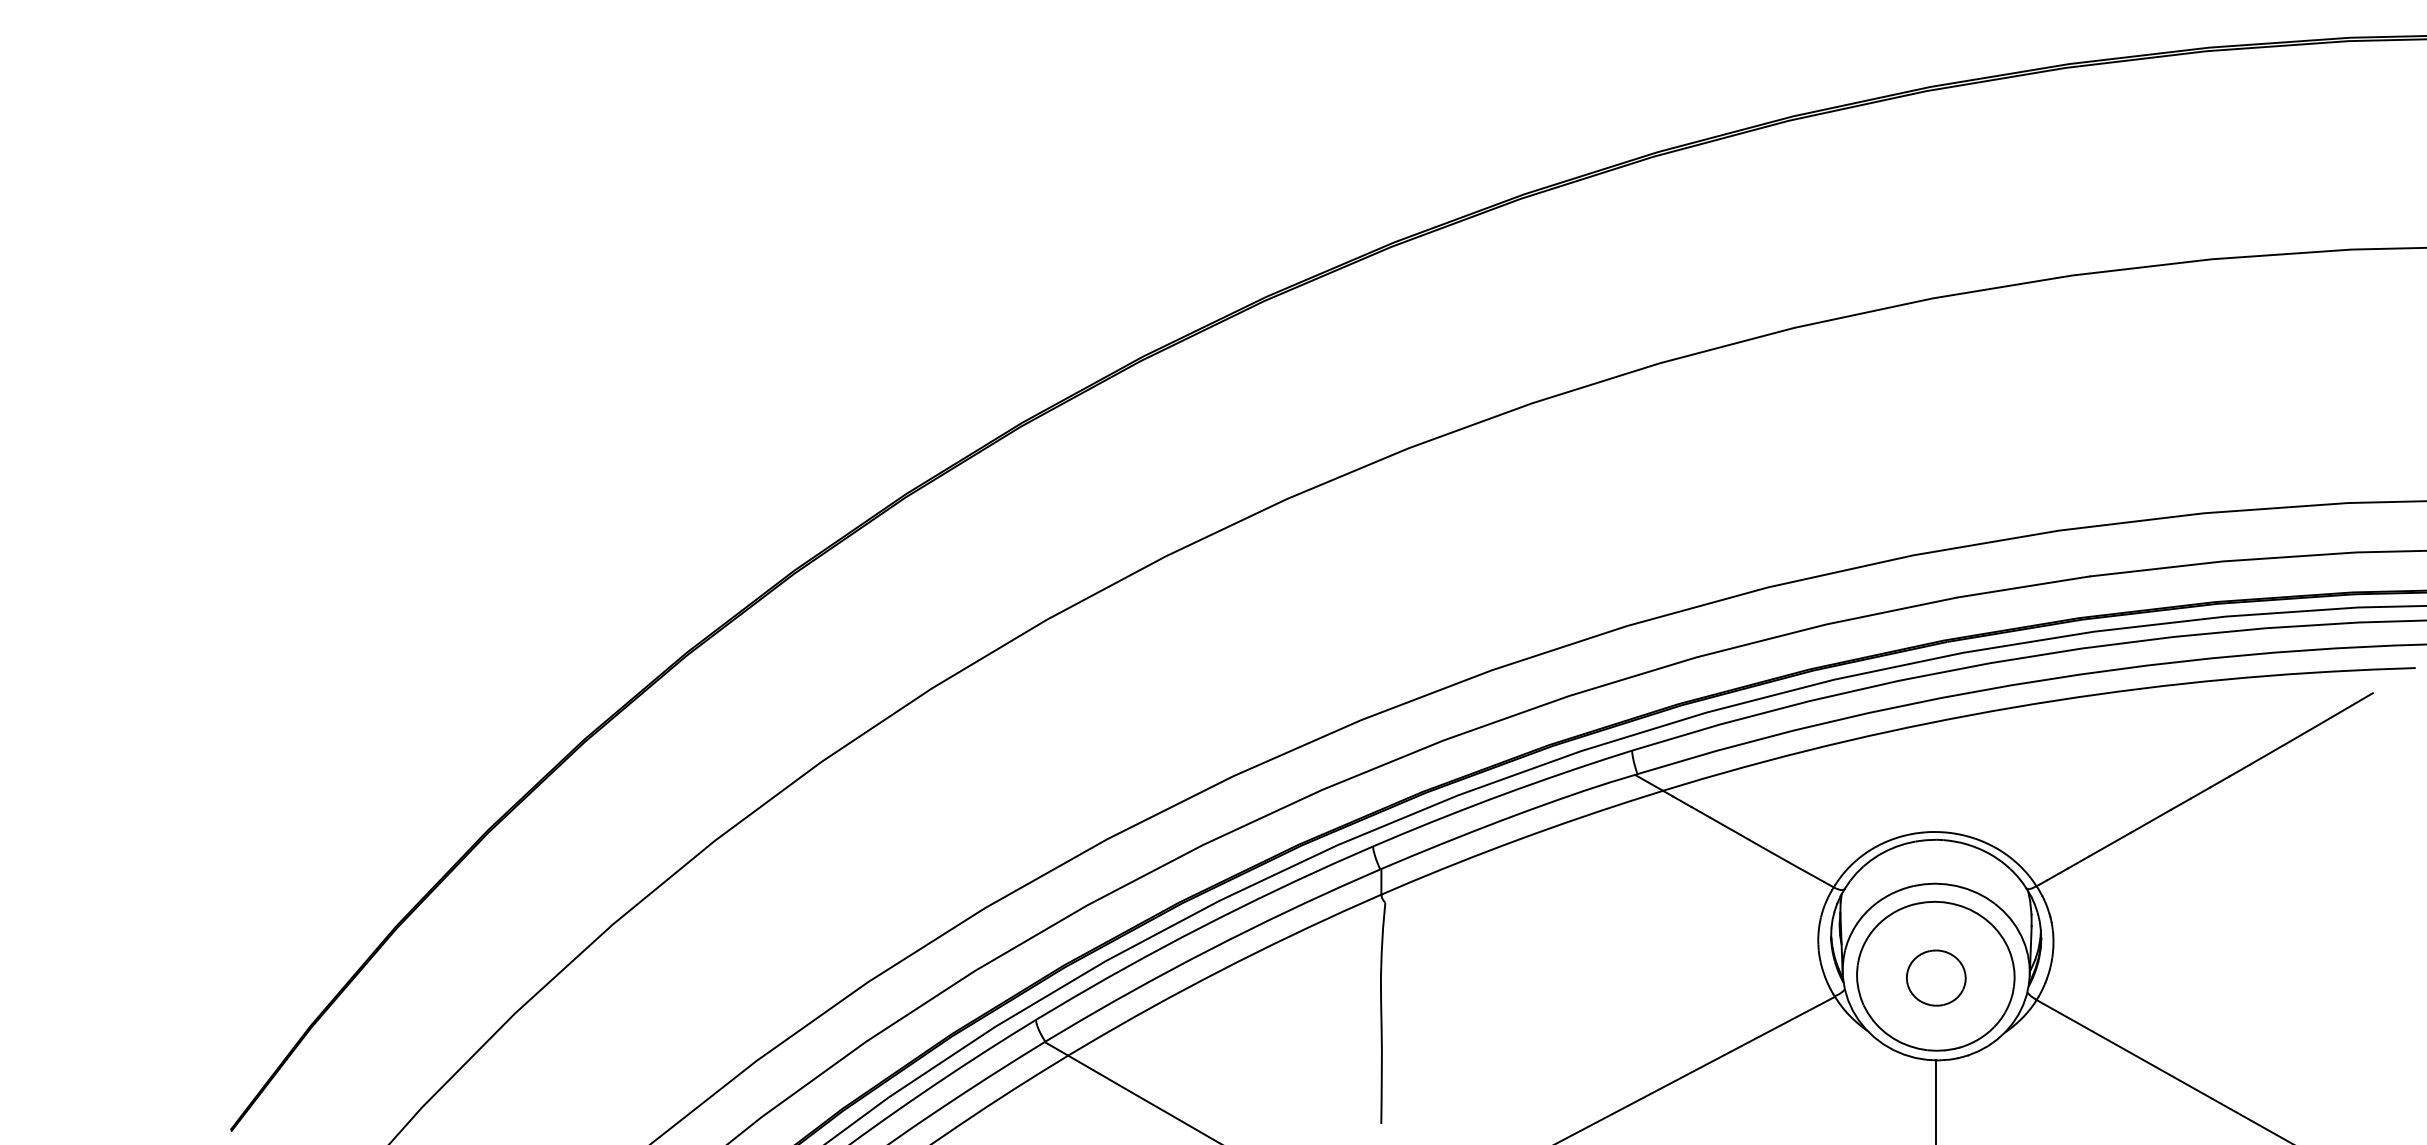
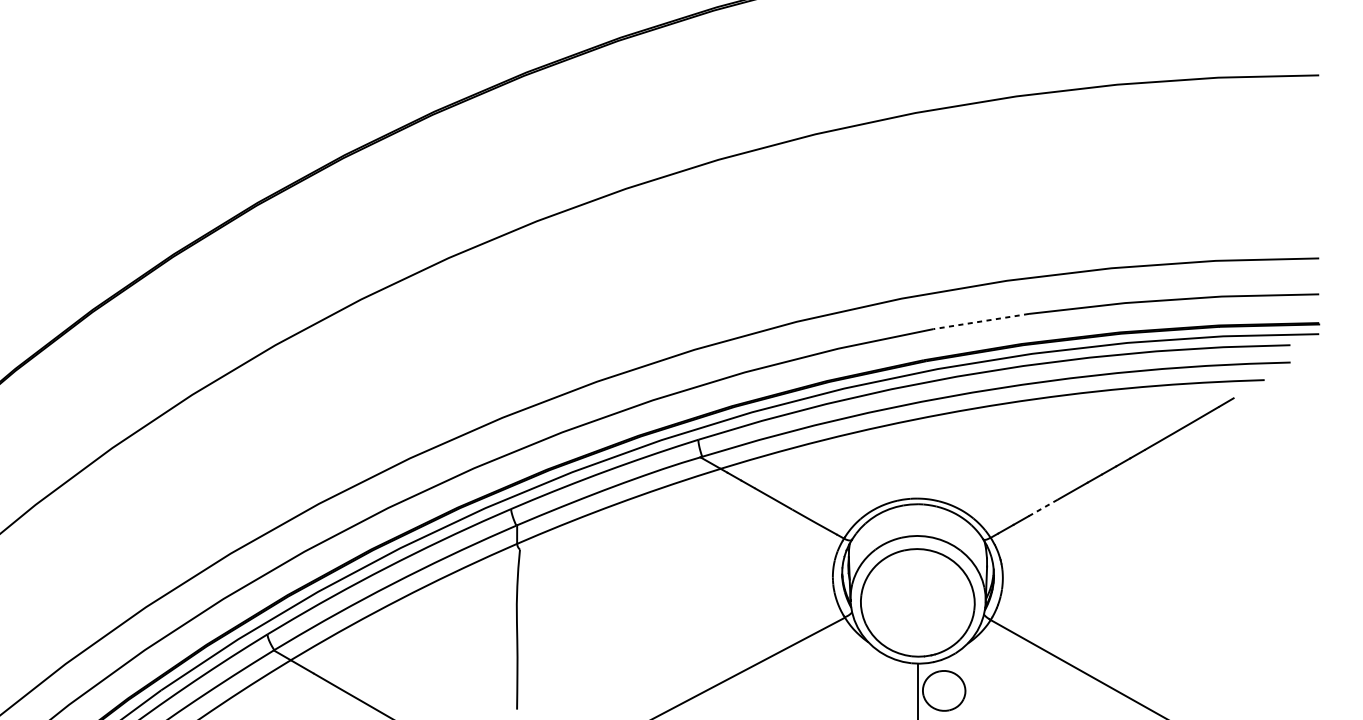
line: (2023, 587) -> (981, 321), solid -> dashed
line: (2109, 844) -> (1043, 507), solid -> dashed
part: (1936, 977) -> (944, 690), moved

